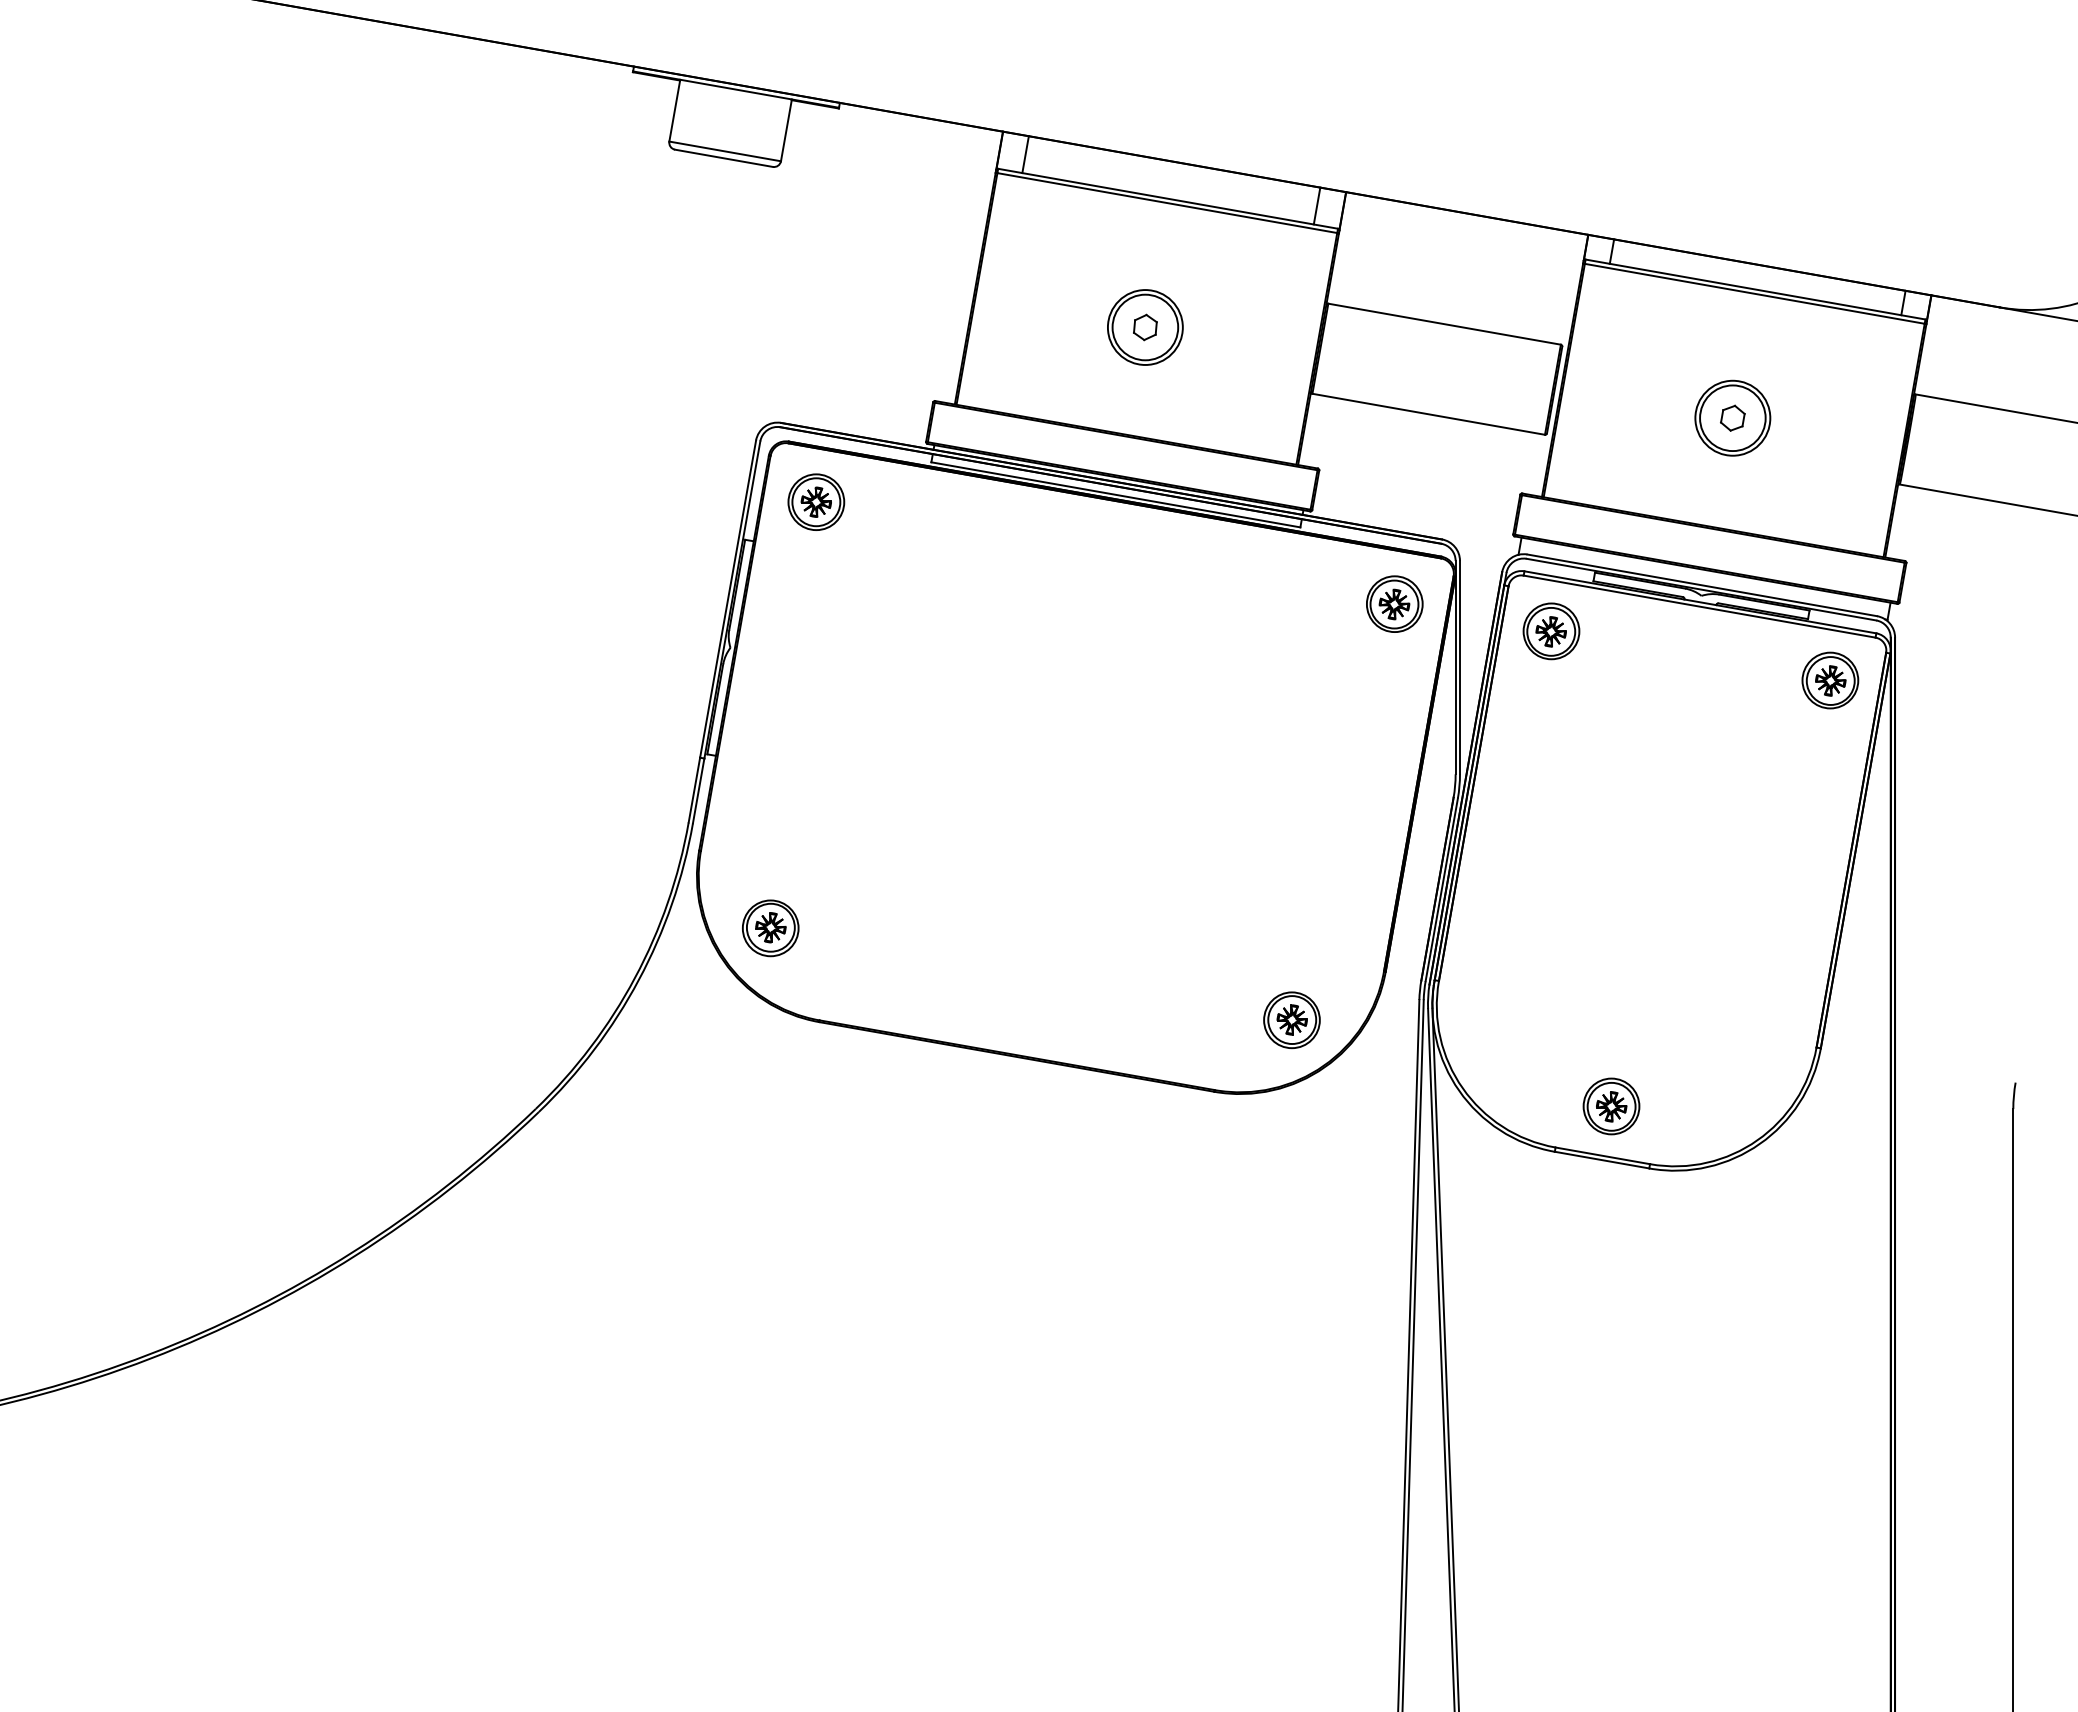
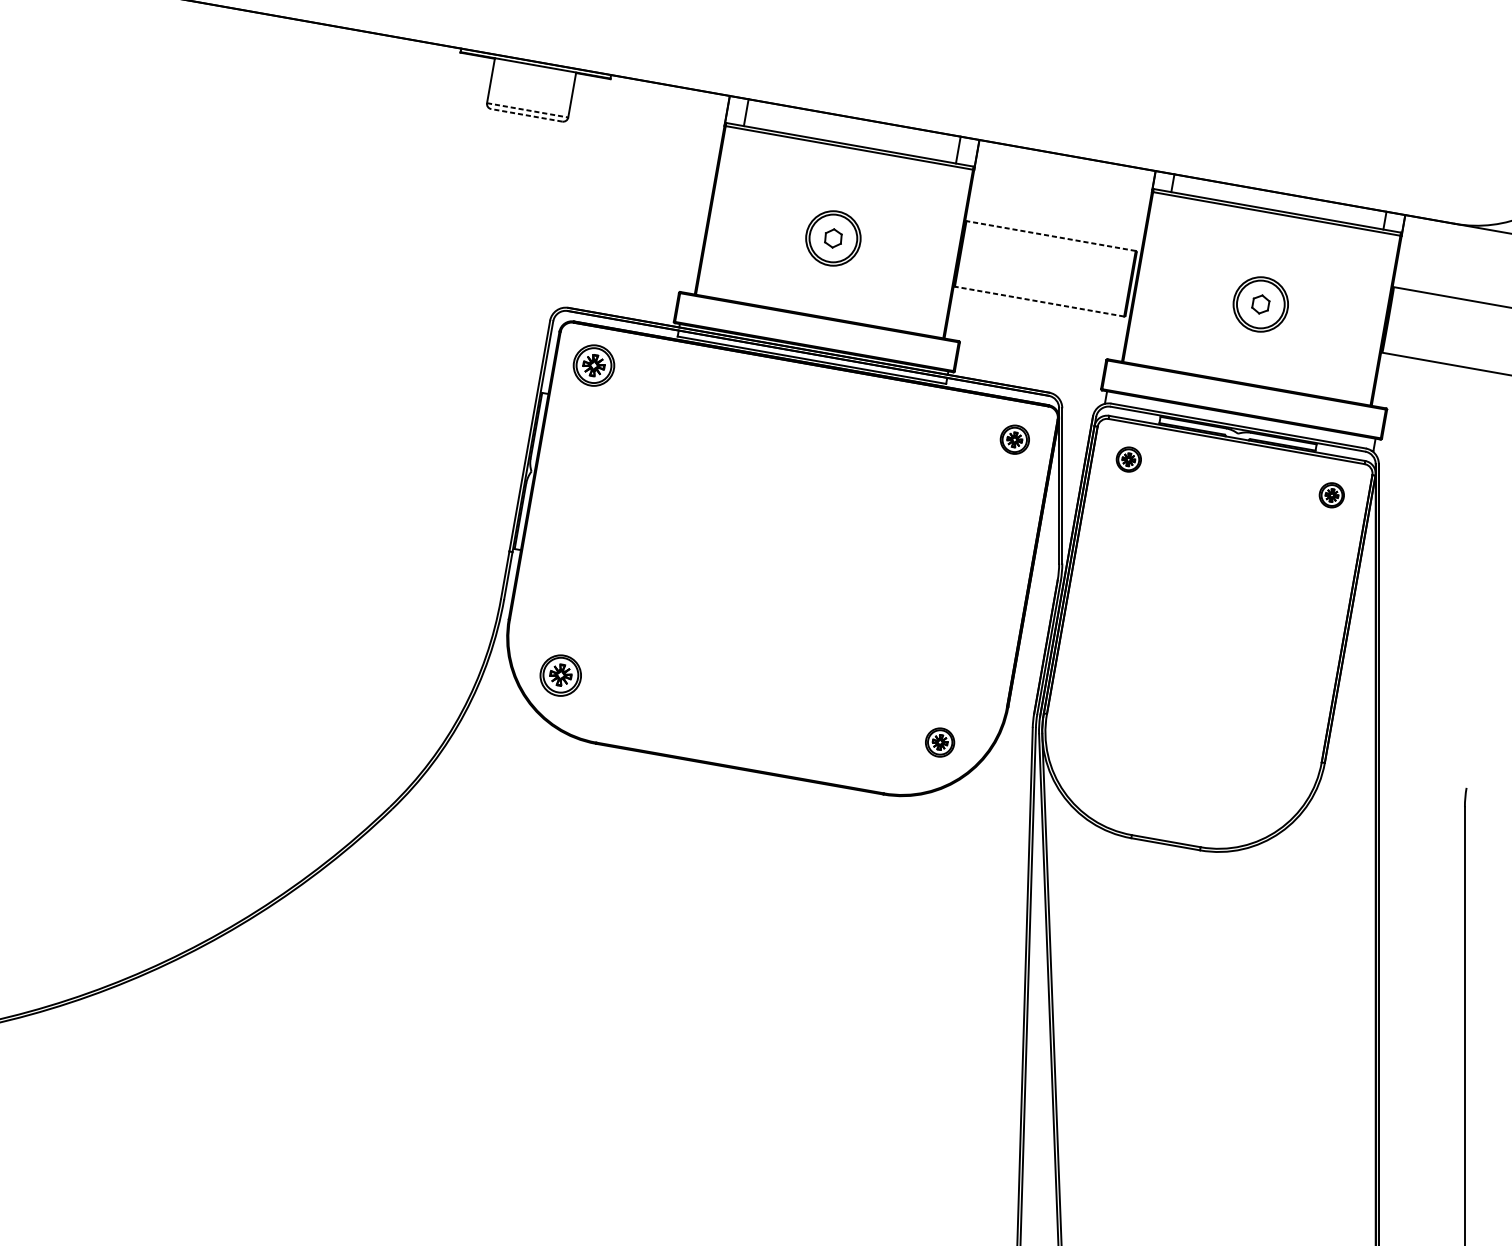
line: (725, 151) -> (527, 110), solid -> dashed
line: (723, 158) -> (526, 115), solid -> dashed
line: (1444, 324) -> (1051, 236), solid -> dashed
line: (1428, 414) -> (1039, 301), solid -> dashed
part: (1394, 603) -> (1014, 439), size x0.7
part: (1551, 631) -> (1128, 459), size x0.6
part: (1830, 680) -> (1331, 495), size x0.6
part: (1291, 1020) -> (939, 742), size x0.7
part: (1611, 1106) -> (1172, 805), removed

